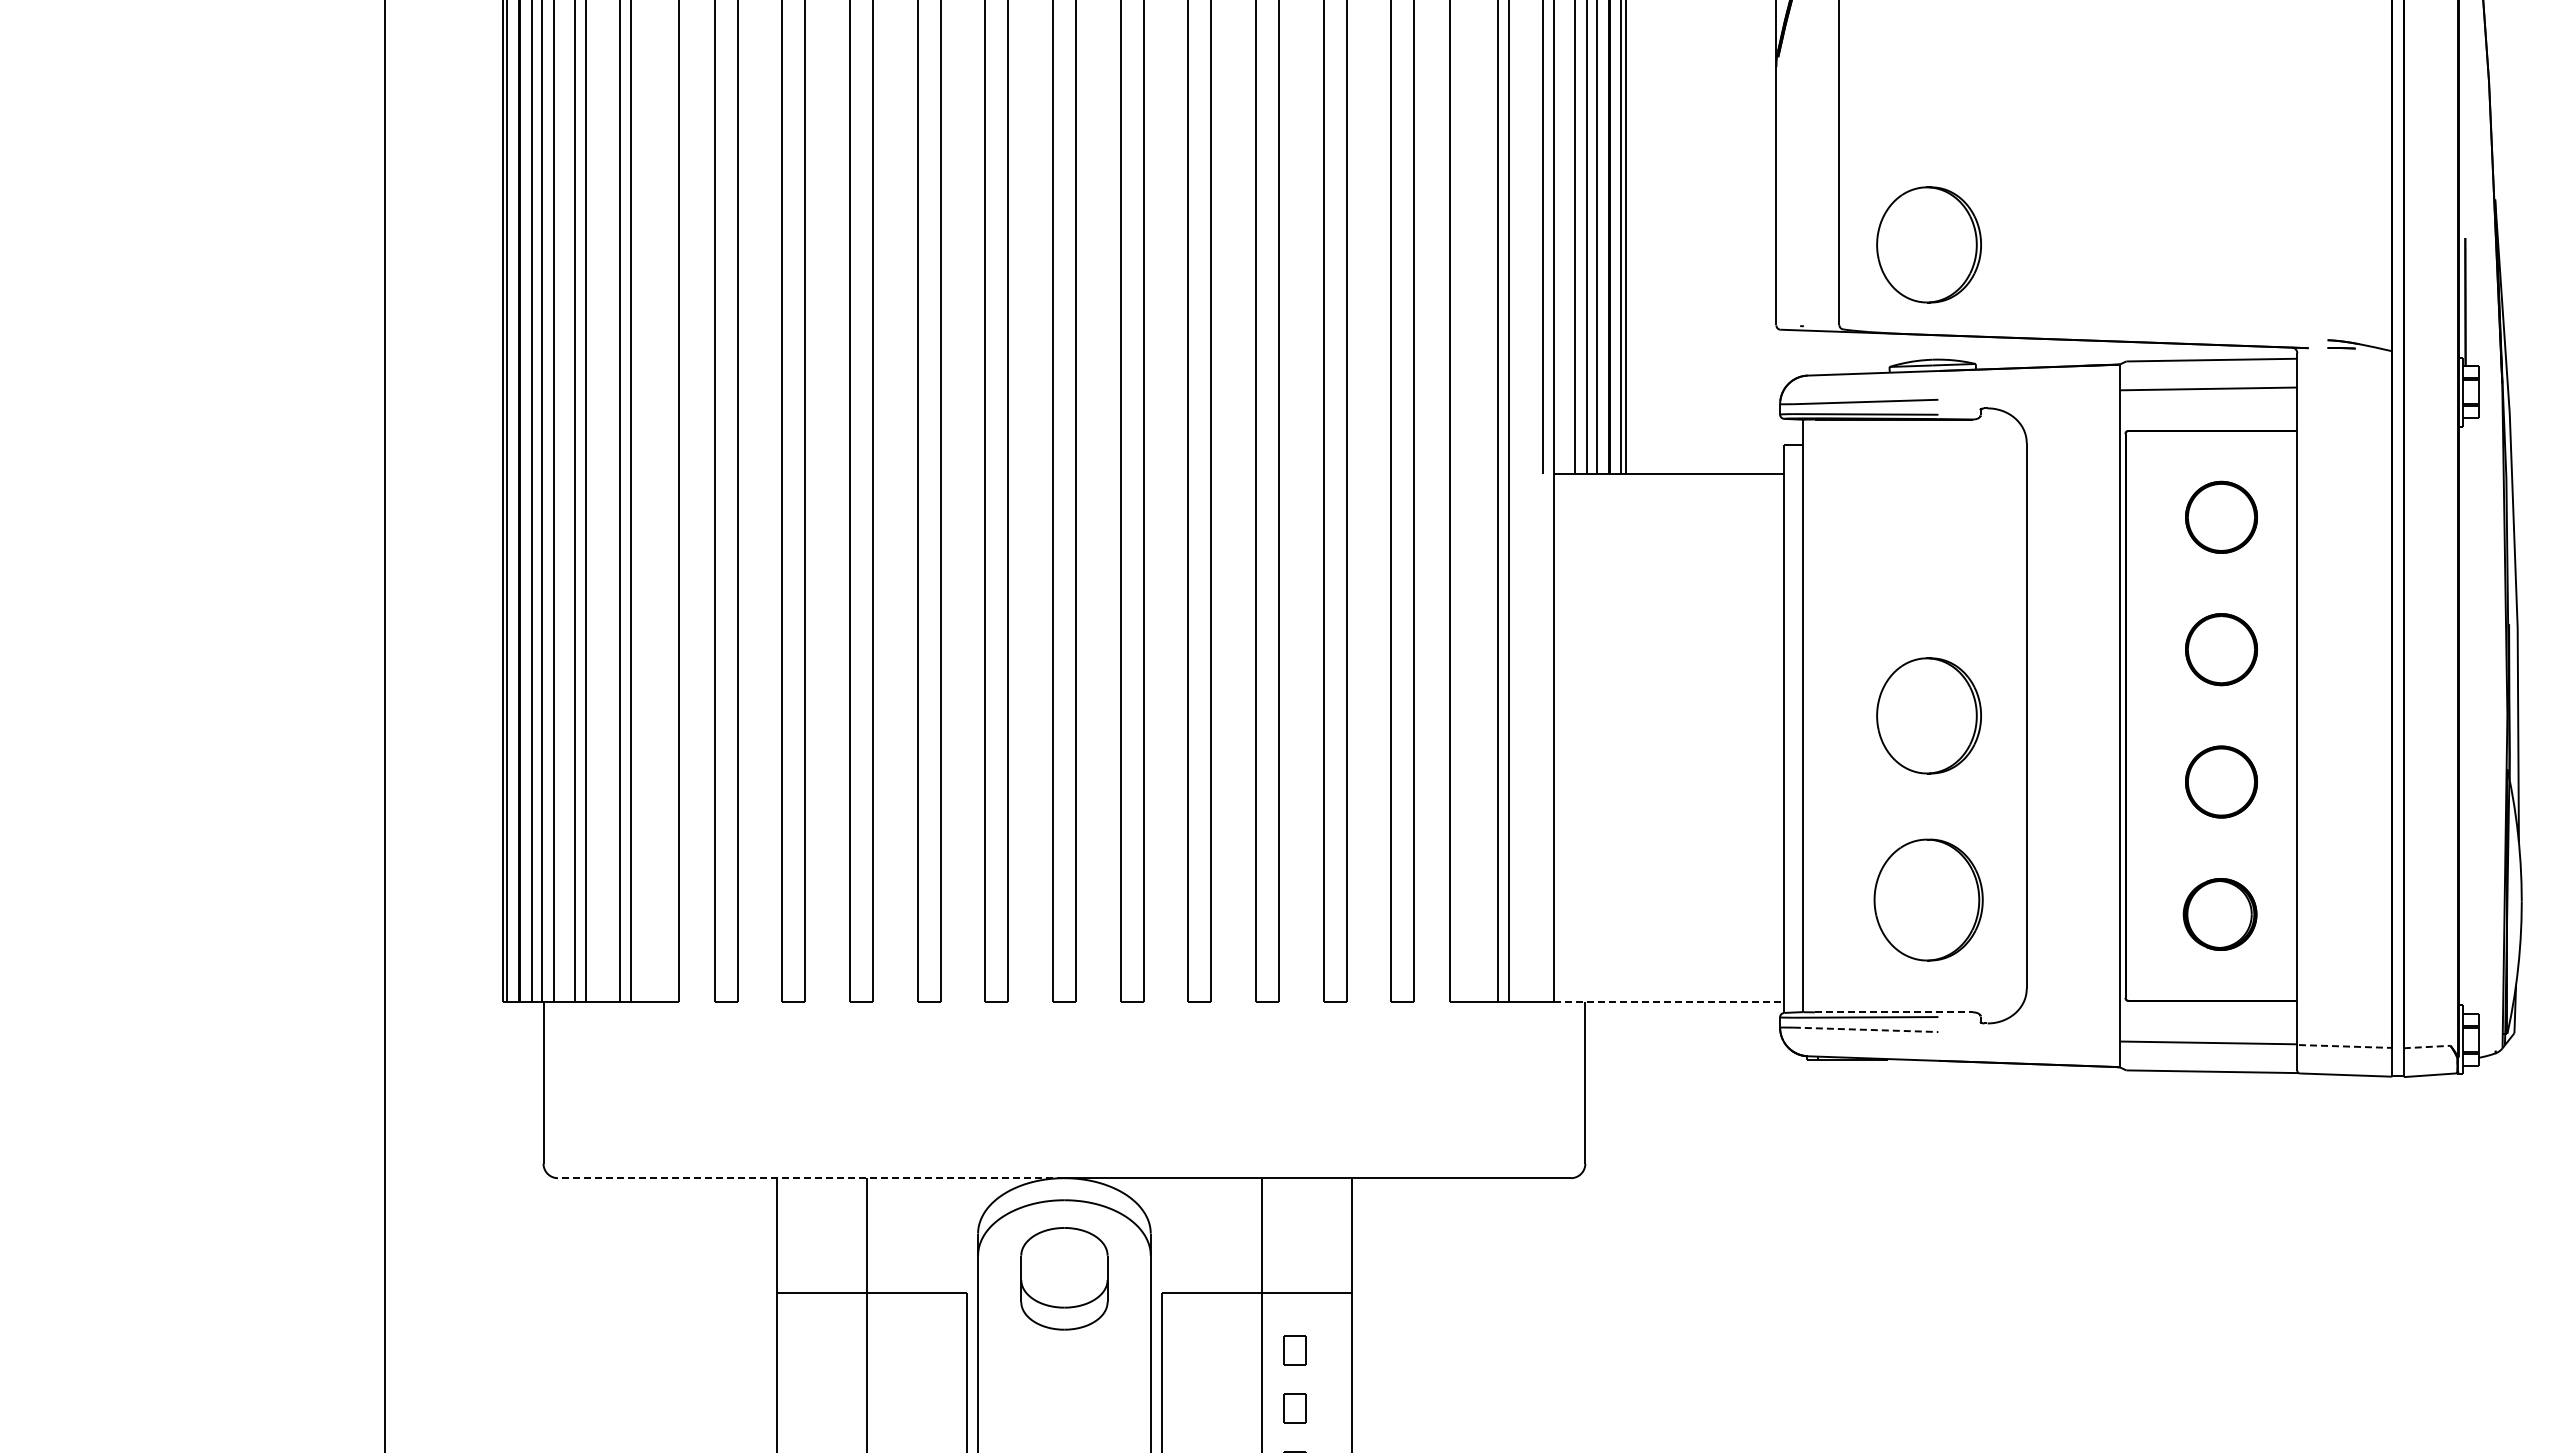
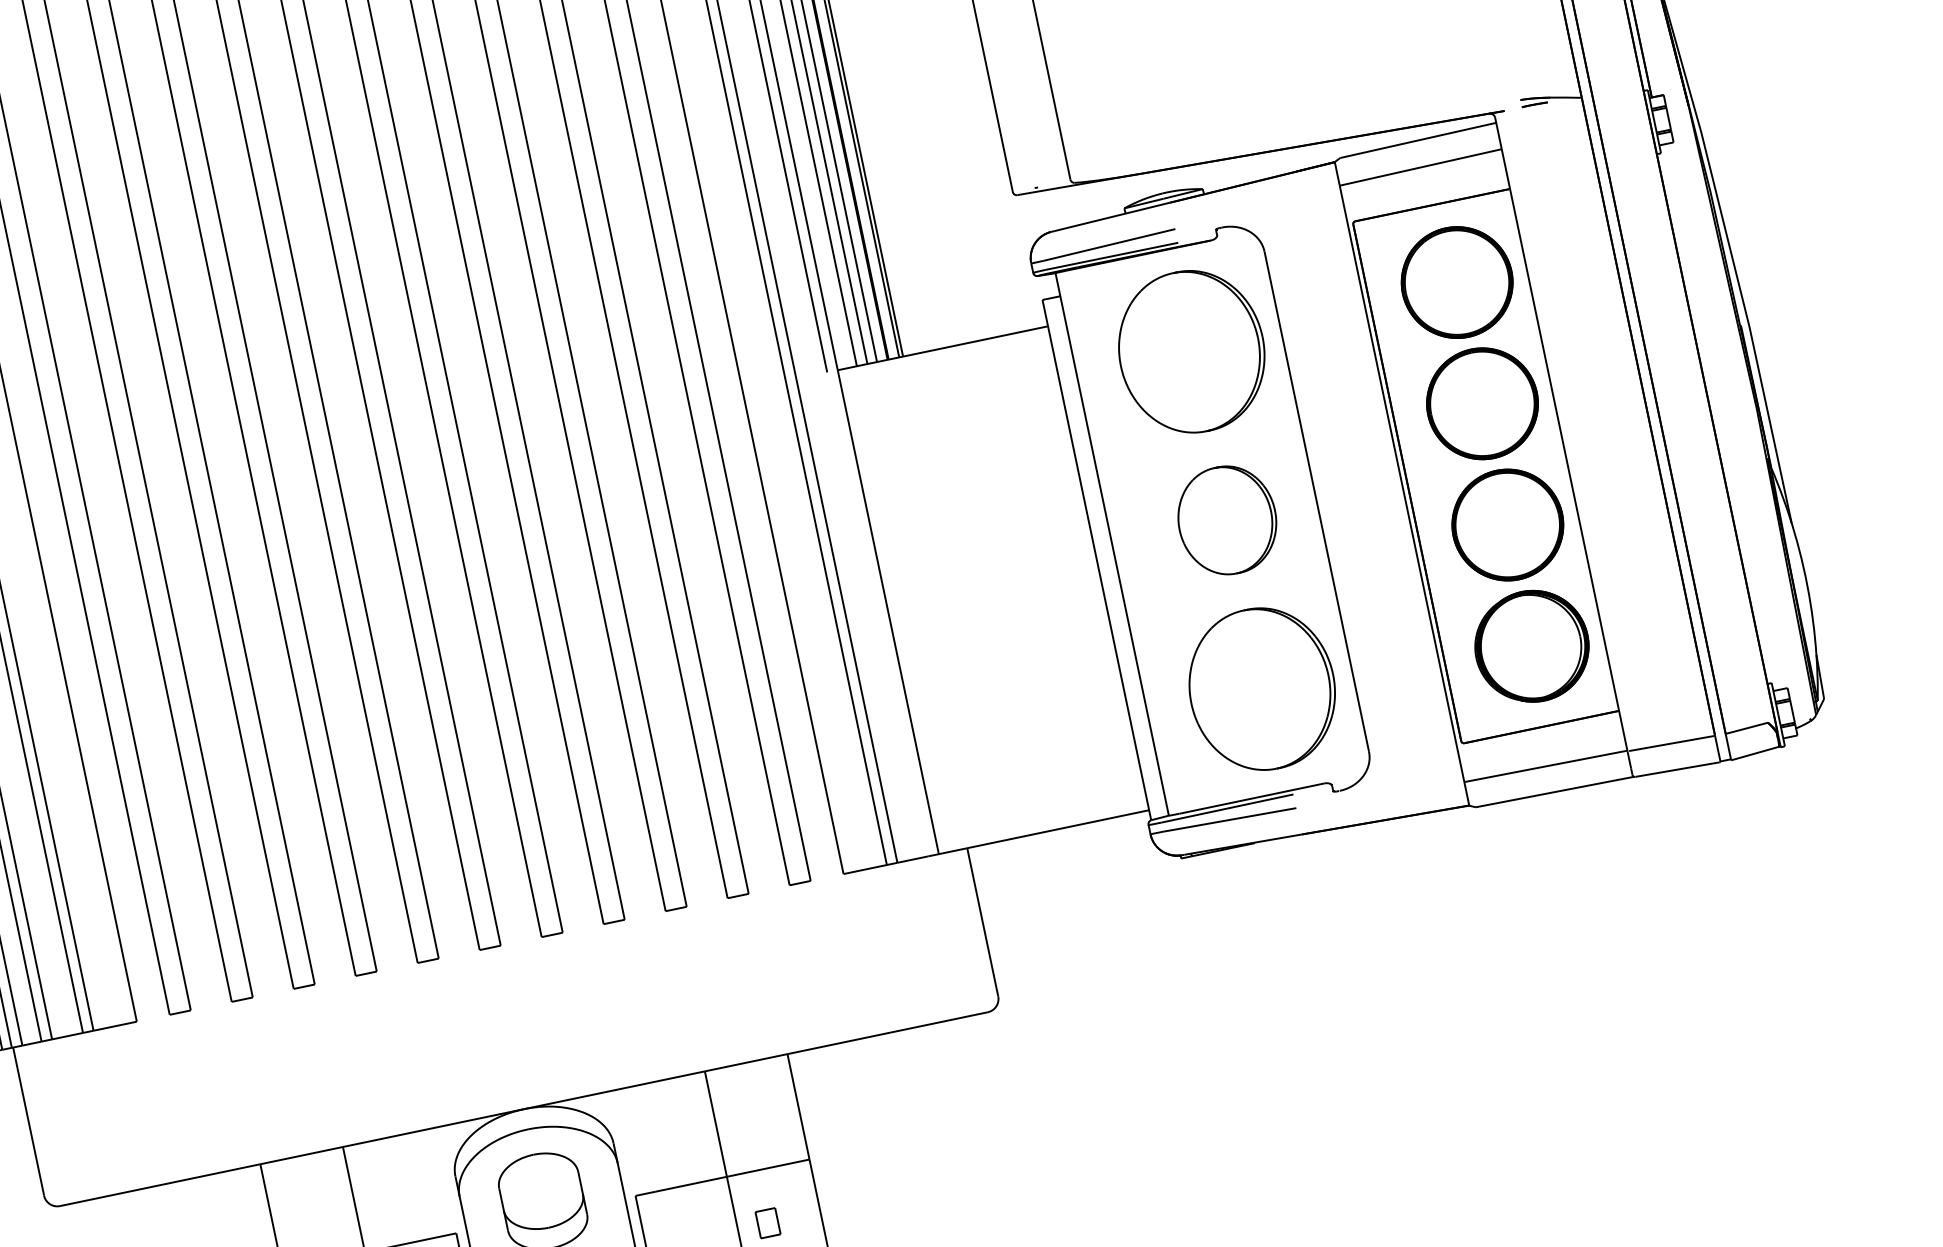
part: (1928, 244) -> (1136, 88), removed
part: (2221, 517) -> (1457, 282), size x1.67
part: (1928, 531) -> (1191, 351), added
part: (2221, 649) -> (1482, 403), size x1.67
part: (2221, 781) -> (1507, 524), size x1.67
part: (1928, 899) -> (1261, 688), size x1.43
part: (2219, 914) -> (1531, 646), size x1.67
line: (1669, 1002) -> (1044, 832), dashed -> solid
line: (1894, 1012) -> (1252, 798), dashed -> solid
line: (1866, 1029) -> (1230, 819), dashed -> solid
line: (2345, 1046) -> (1671, 743), dashed -> solid
line: (2427, 1047) -> (1747, 728), dashed -> solid
line: (810, 1178) -> (291, 1158), dashed -> solid

